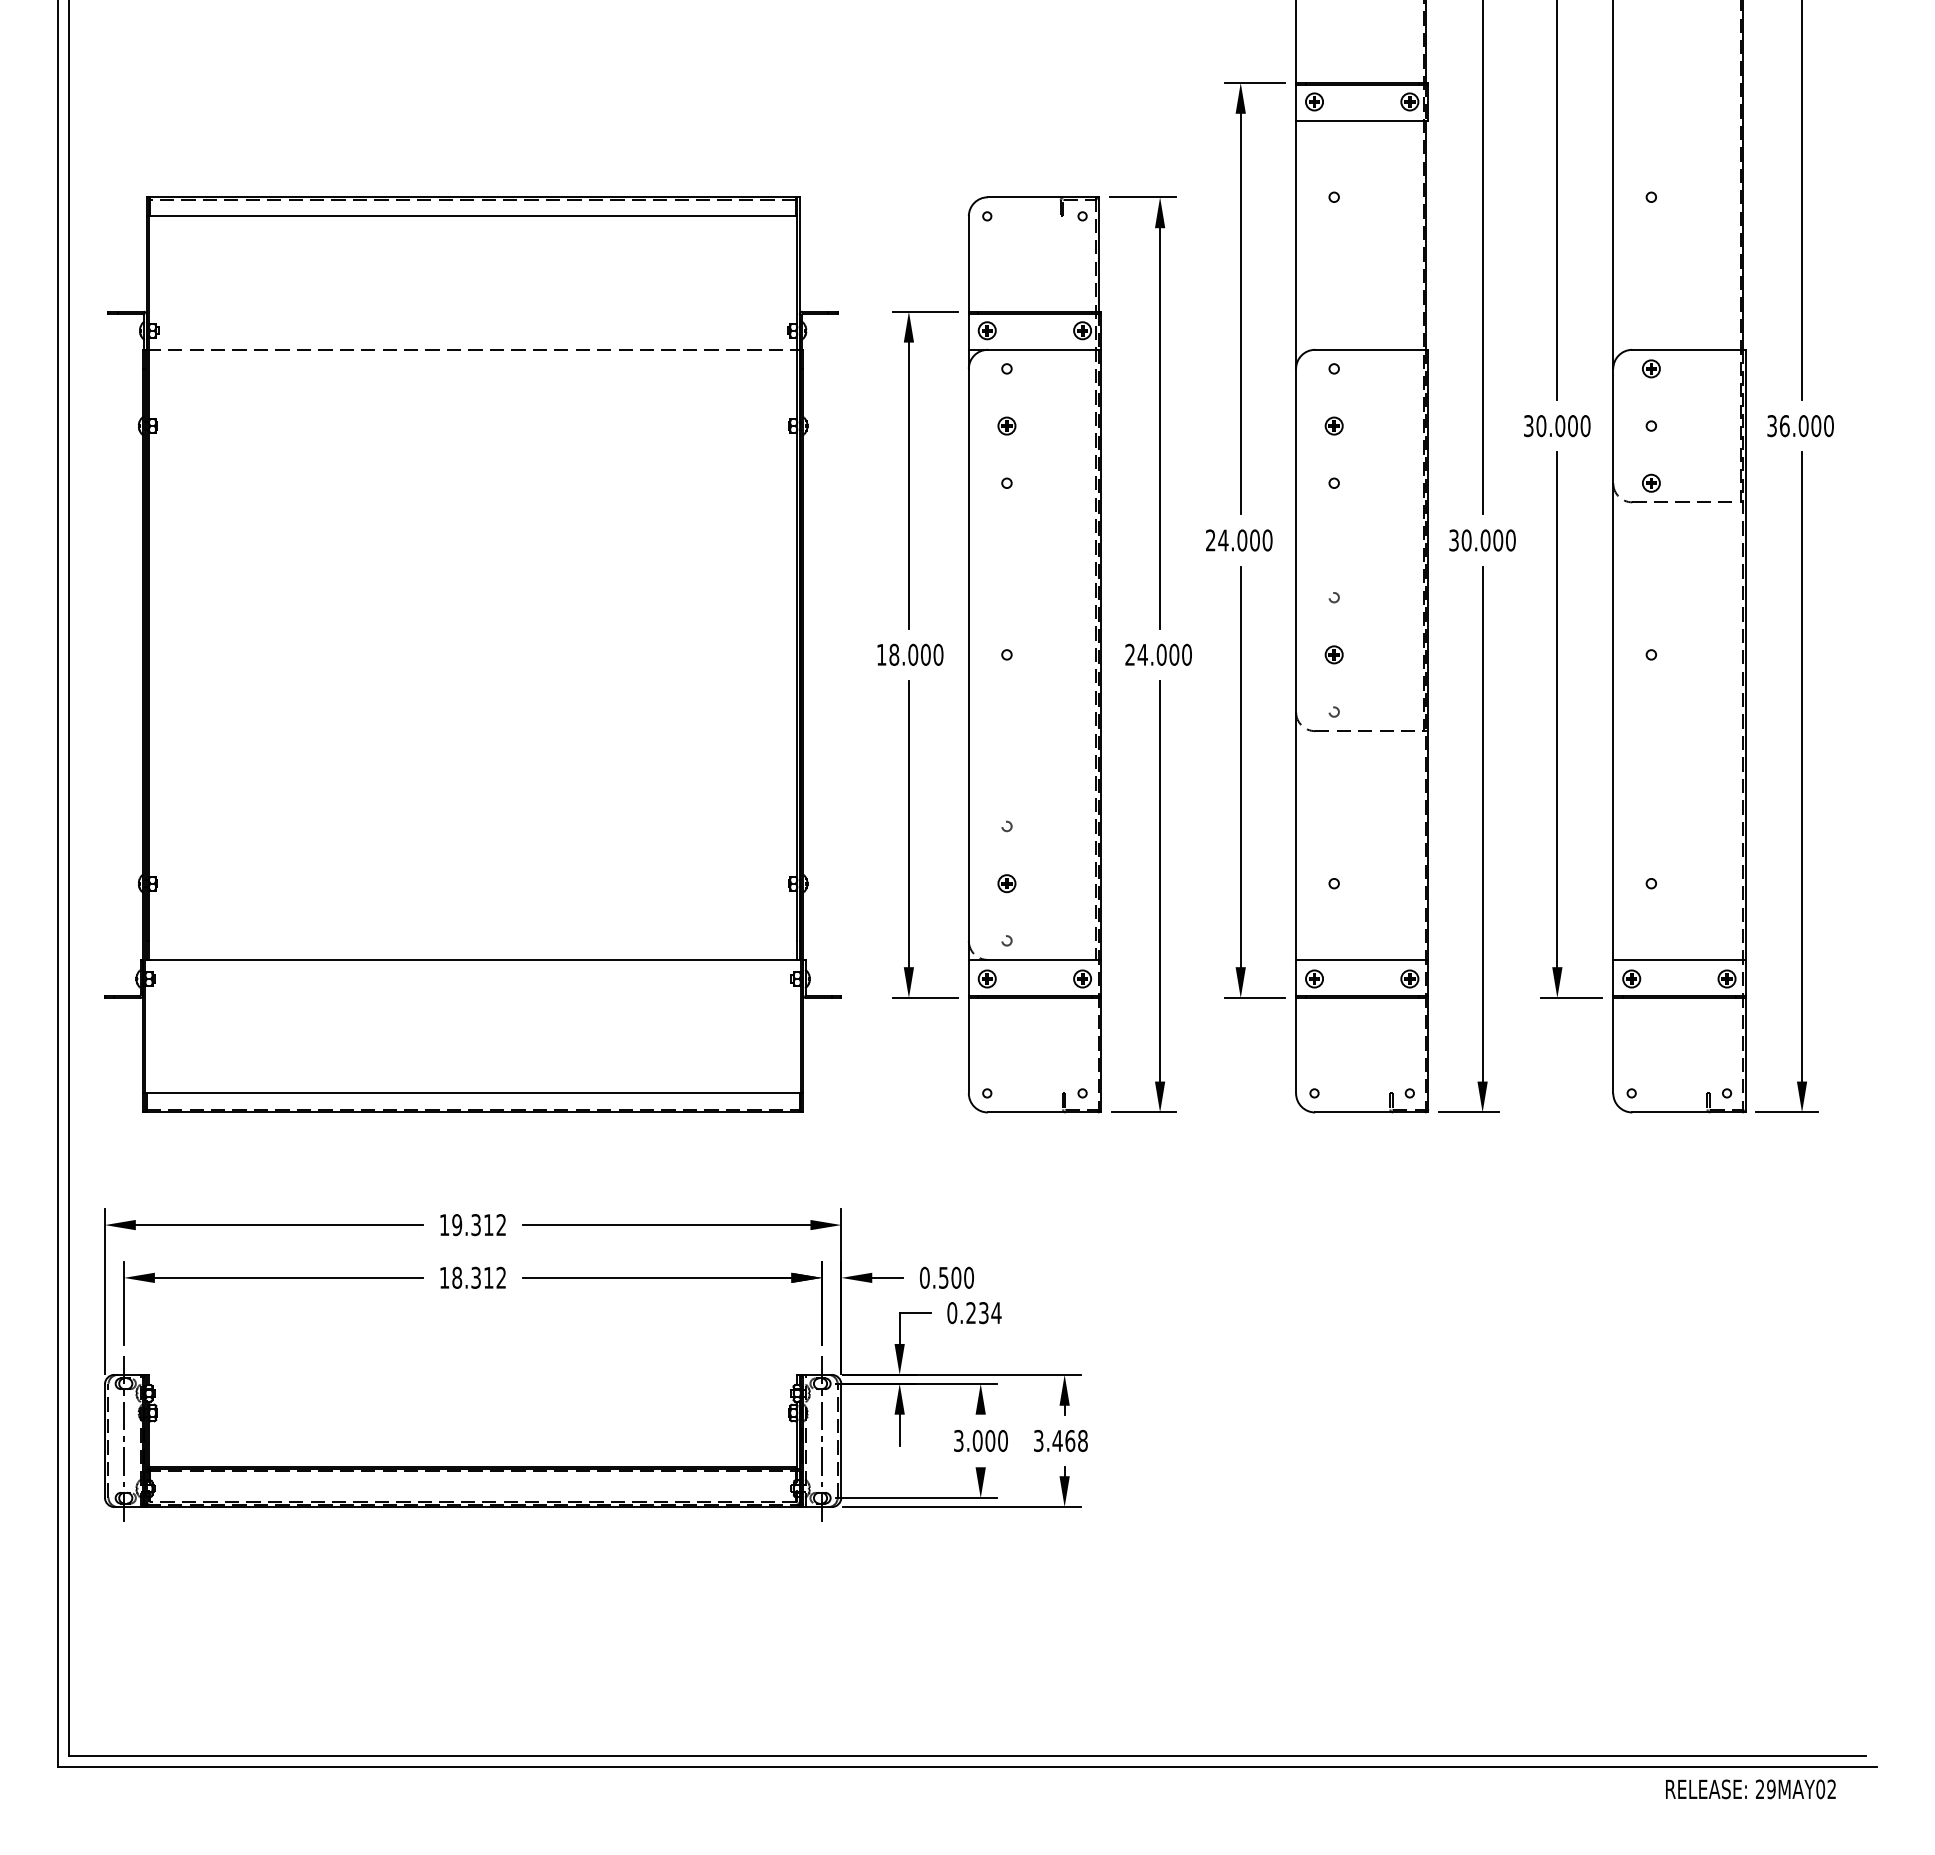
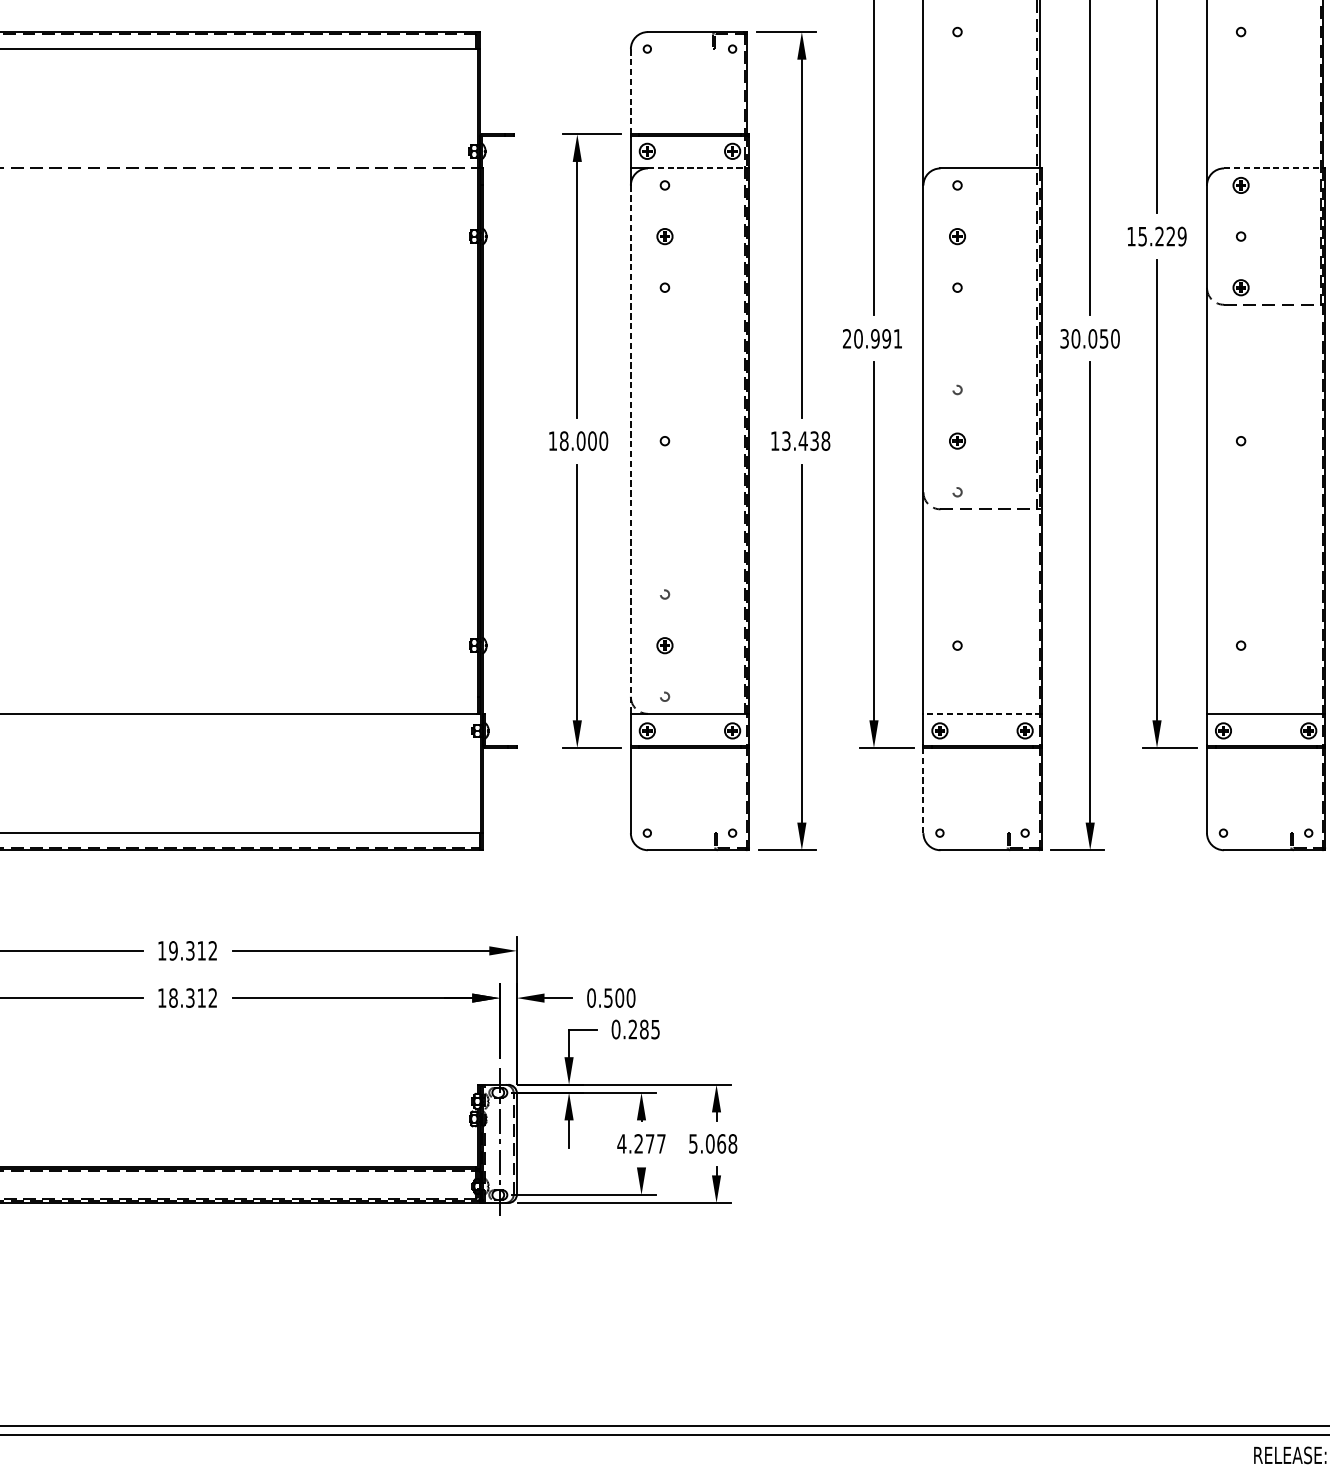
line: (968, 264) -> (630, 92), solid -> dashed
line: (1043, 349) -> (697, 168), solid -> dashed
line: (1687, 349) -> (1273, 168), solid -> dashed
text: (1557, 426) -> (1157, 236), 30.000 -> 15.229
text: (1245, 540) -> (878, 338), 24.000 -> 20.991
text: (1498, 540) -> (1104, 338), 30.000 -> 30.050
text: (1158, 654) -> (800, 440), 24.000 -> 13.438
line: (968, 664) -> (630, 449), solid -> dashed
line: (1361, 959) -> (981, 713), solid -> dashed
line: (1296, 1045) -> (923, 790), solid -> dashed
text: (990, 1313) -> (650, 1029), 0.234 -> 0.285
text: (980, 1440) -> (641, 1143), 3.000 -> 4.277
text: (1048, 1440) -> (702, 1143), 3.468 -> 5.068

